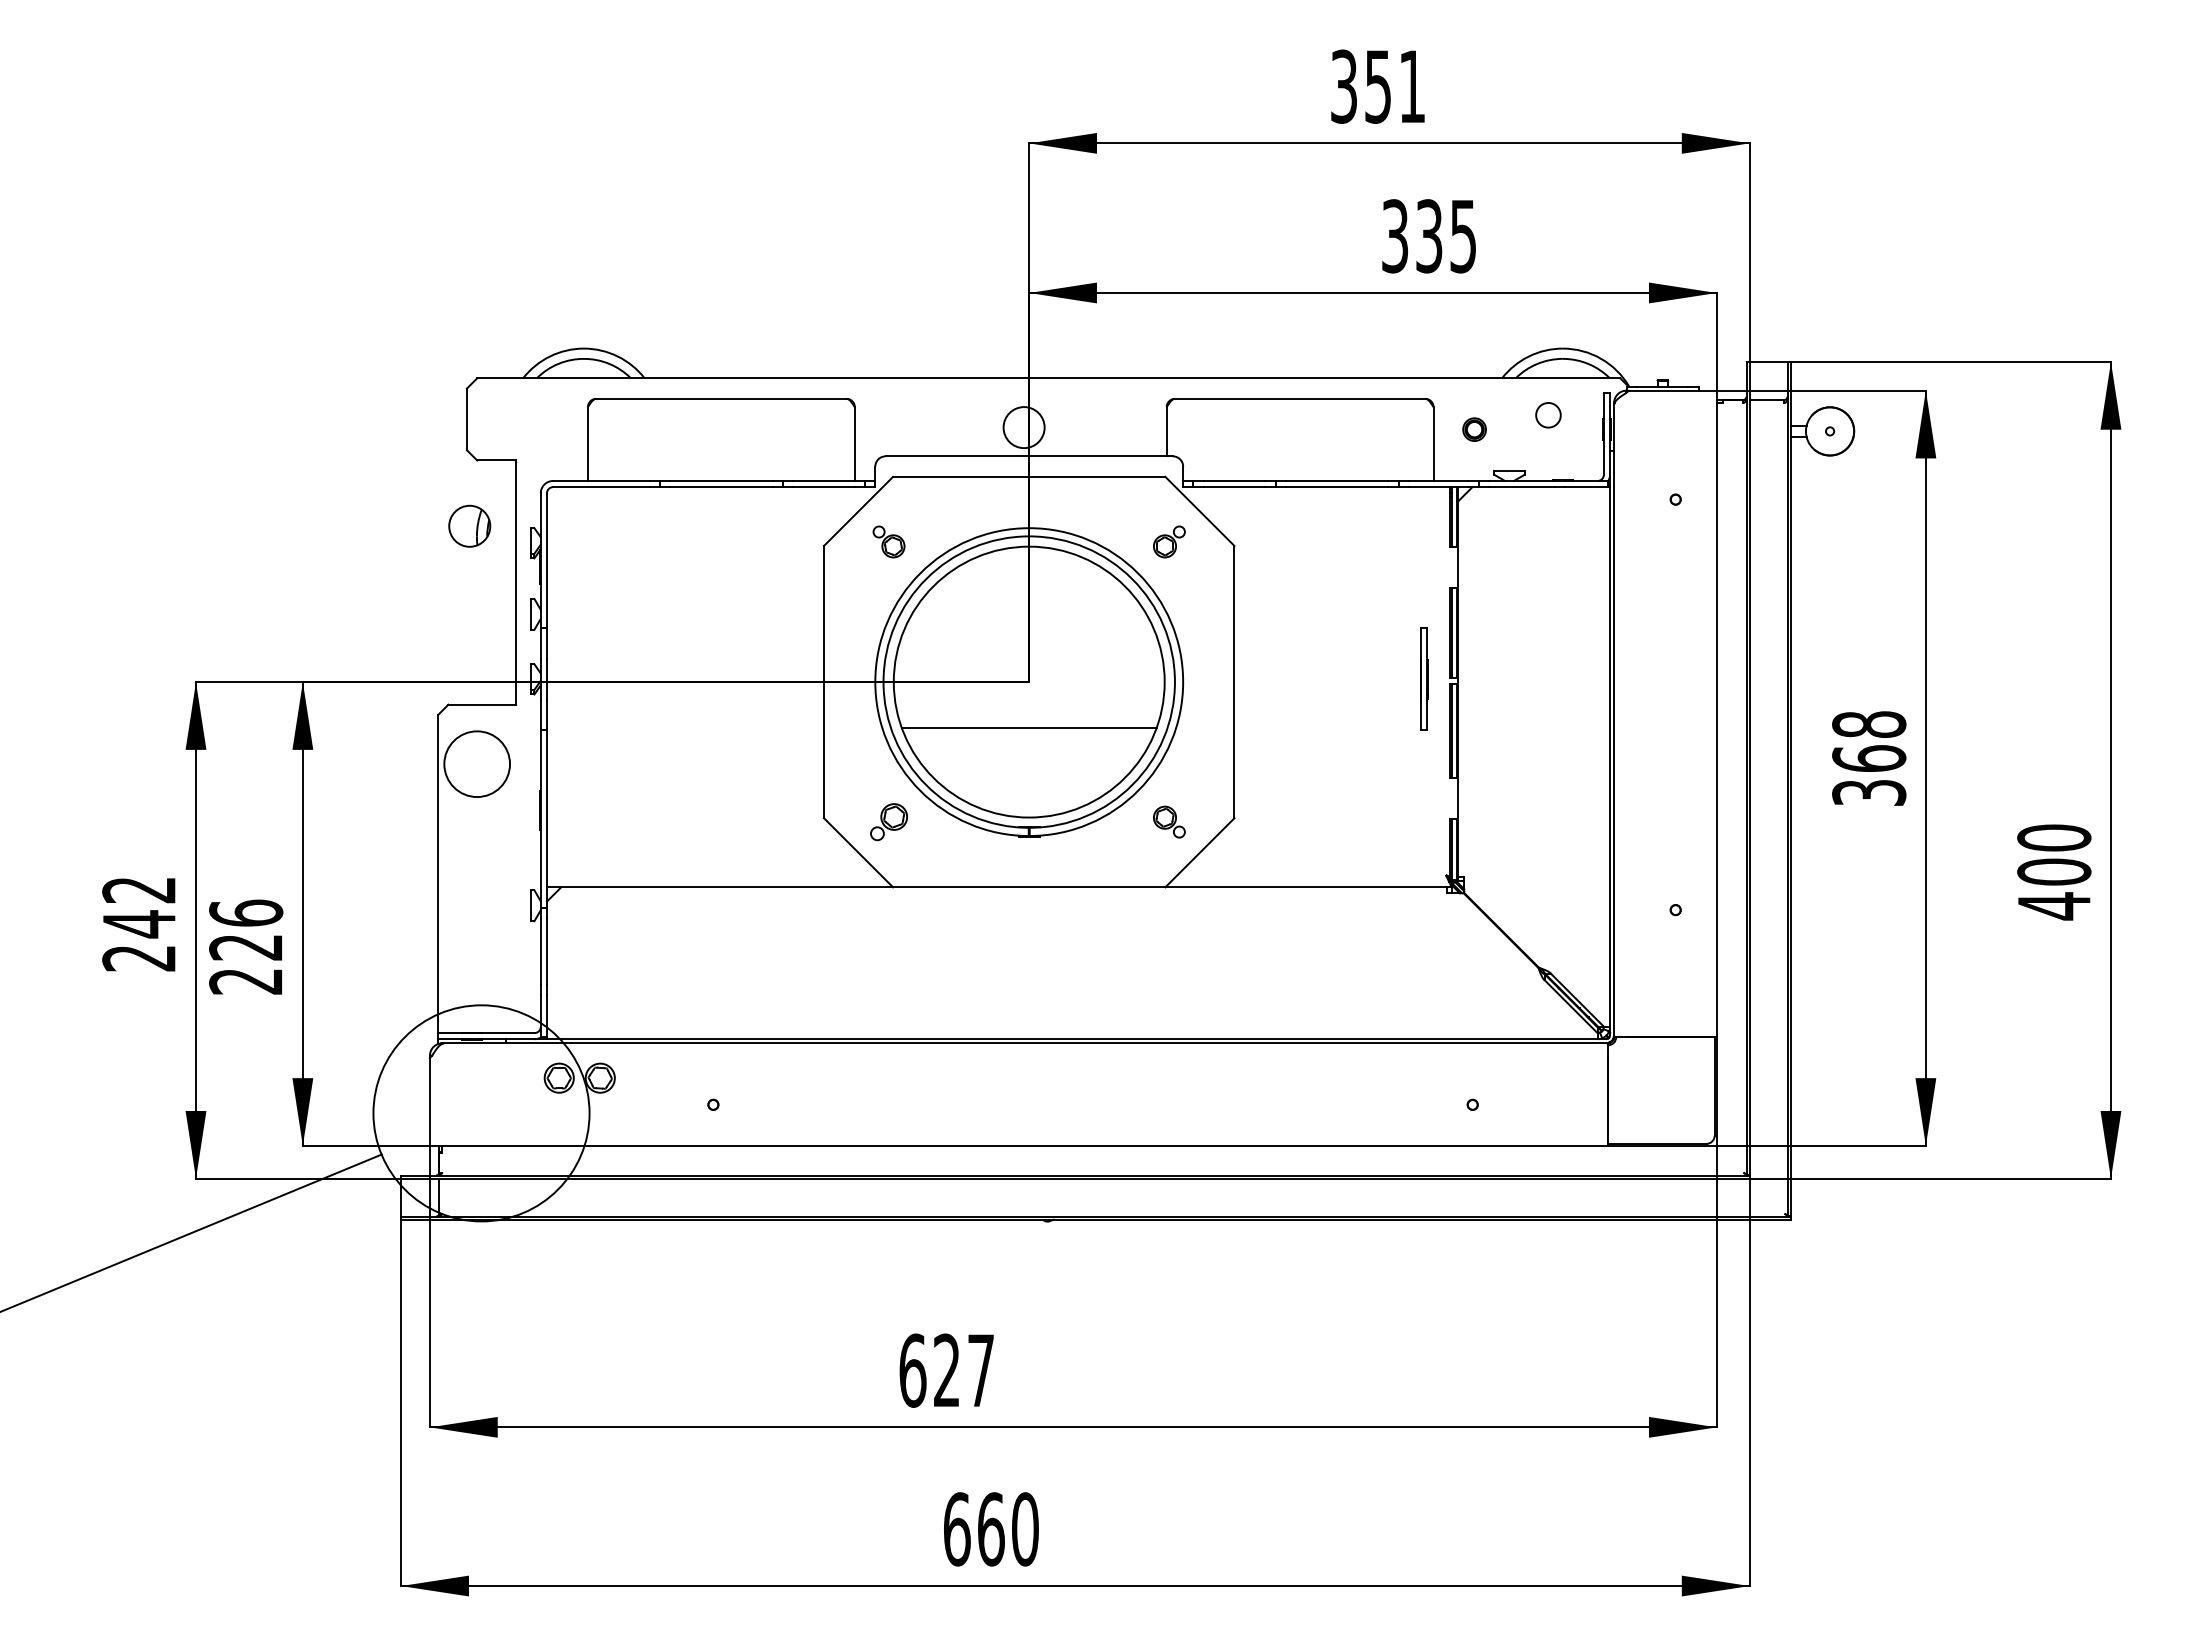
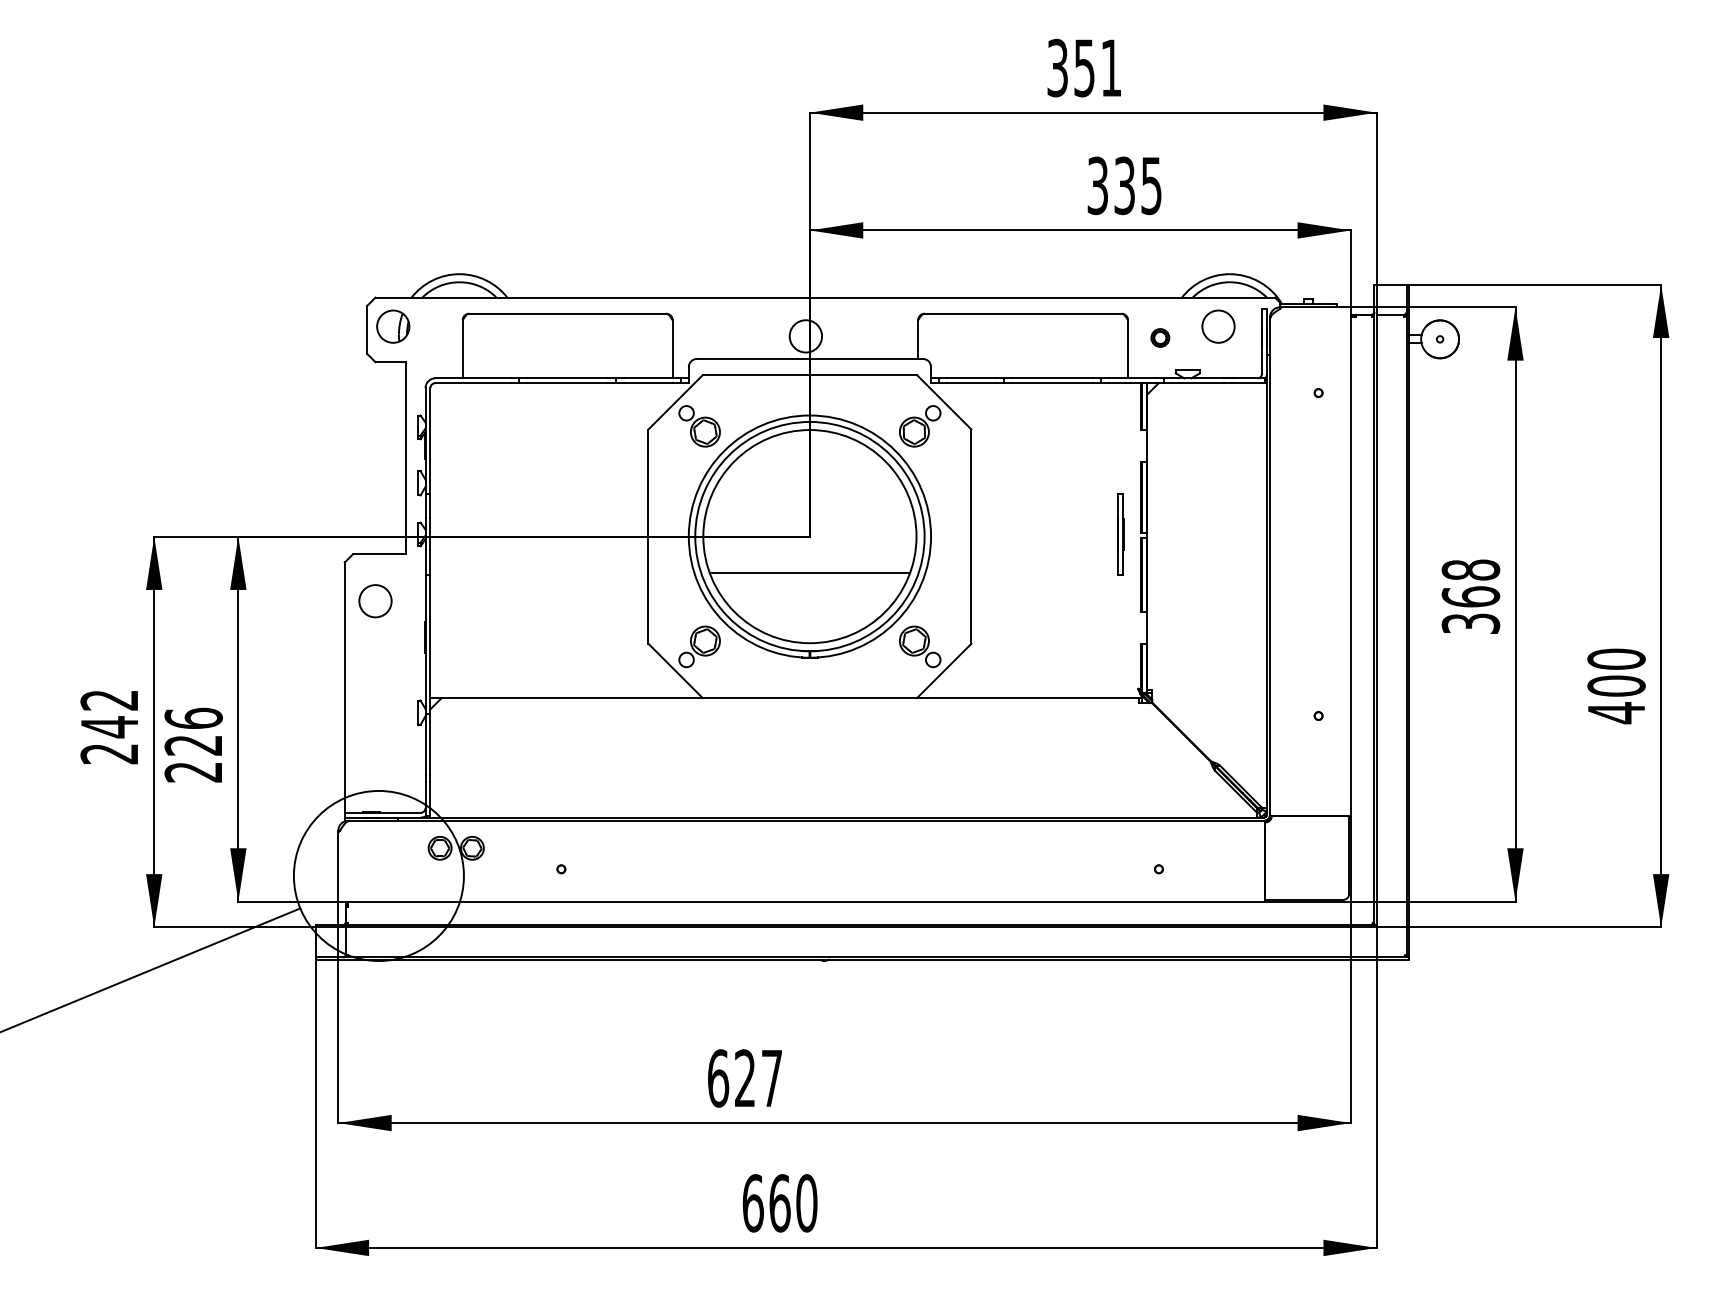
circle: (1547, 414) -> (1217, 326), size x1.67
part: (469, 525) -> (393, 326), moved
part: (888, 541) -> (699, 425), size x1.67
part: (1169, 541) -> (920, 425), size x1.67
circle: (476, 763) -> (374, 600), size x0.62
part: (888, 821) -> (699, 646), size x1.43
part: (1169, 821) -> (920, 646), size x1.67

